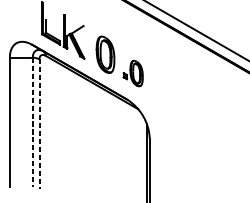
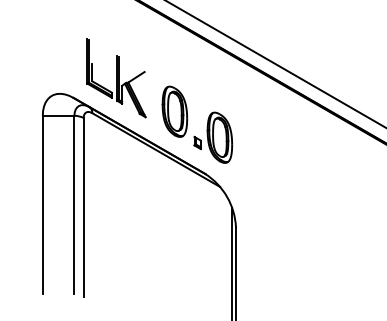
part: (132, 73) -> (212, 137), size x1.43
line: (32, 122) -> (74, 205), dashed -> solid
line: (39, 124) -> (83, 207), dashed -> solid

